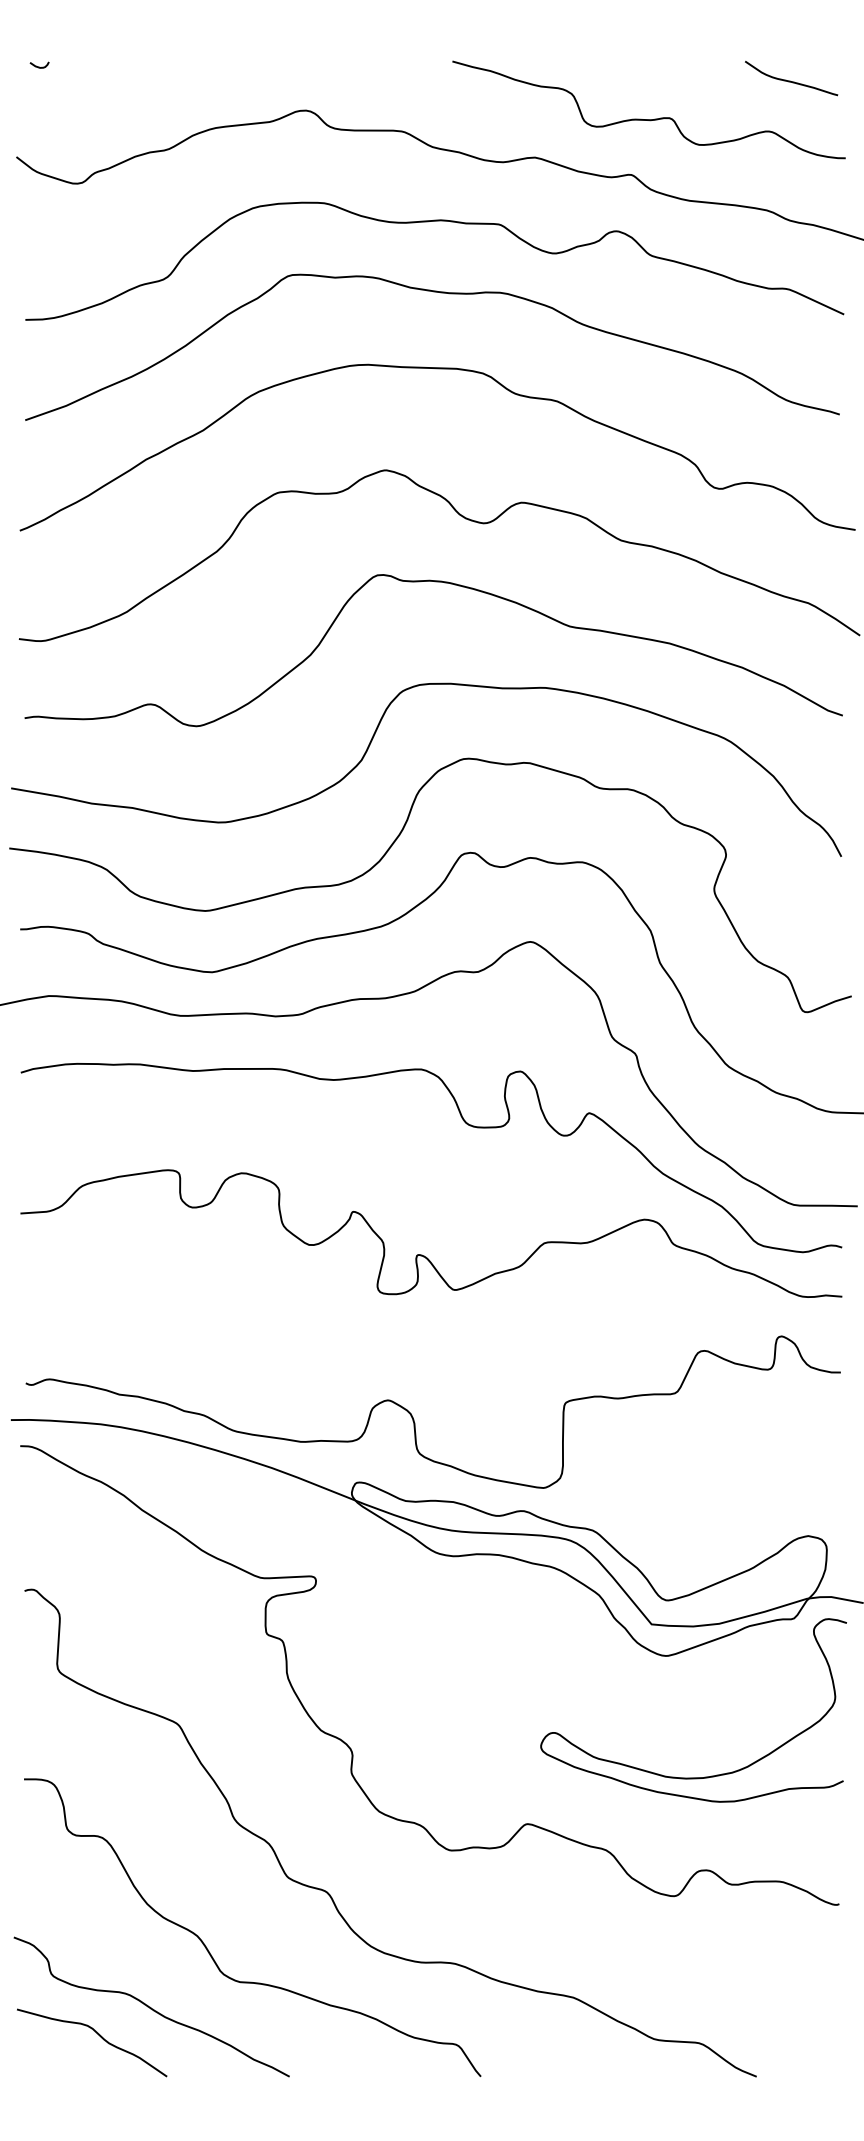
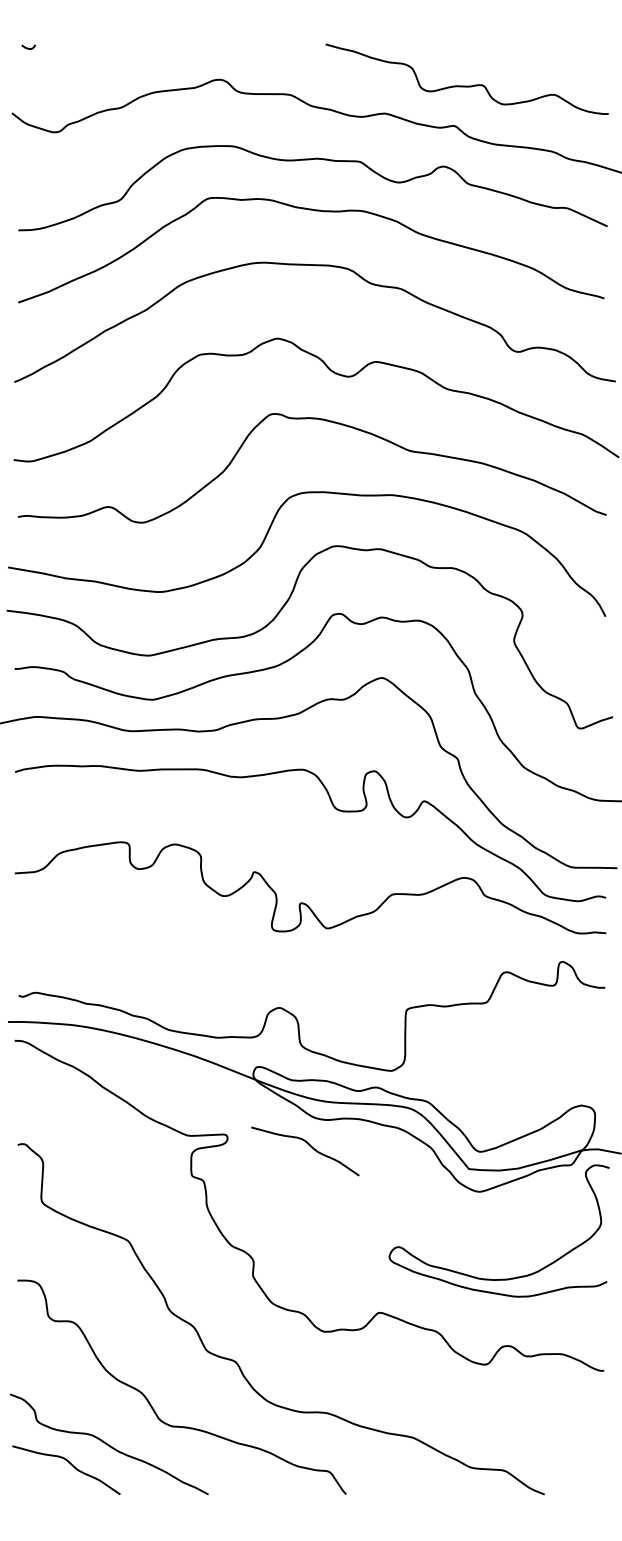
curve: (790, 80) -> (568, 58), removed
curve: (430, 1592) -> (309, 1146), added

